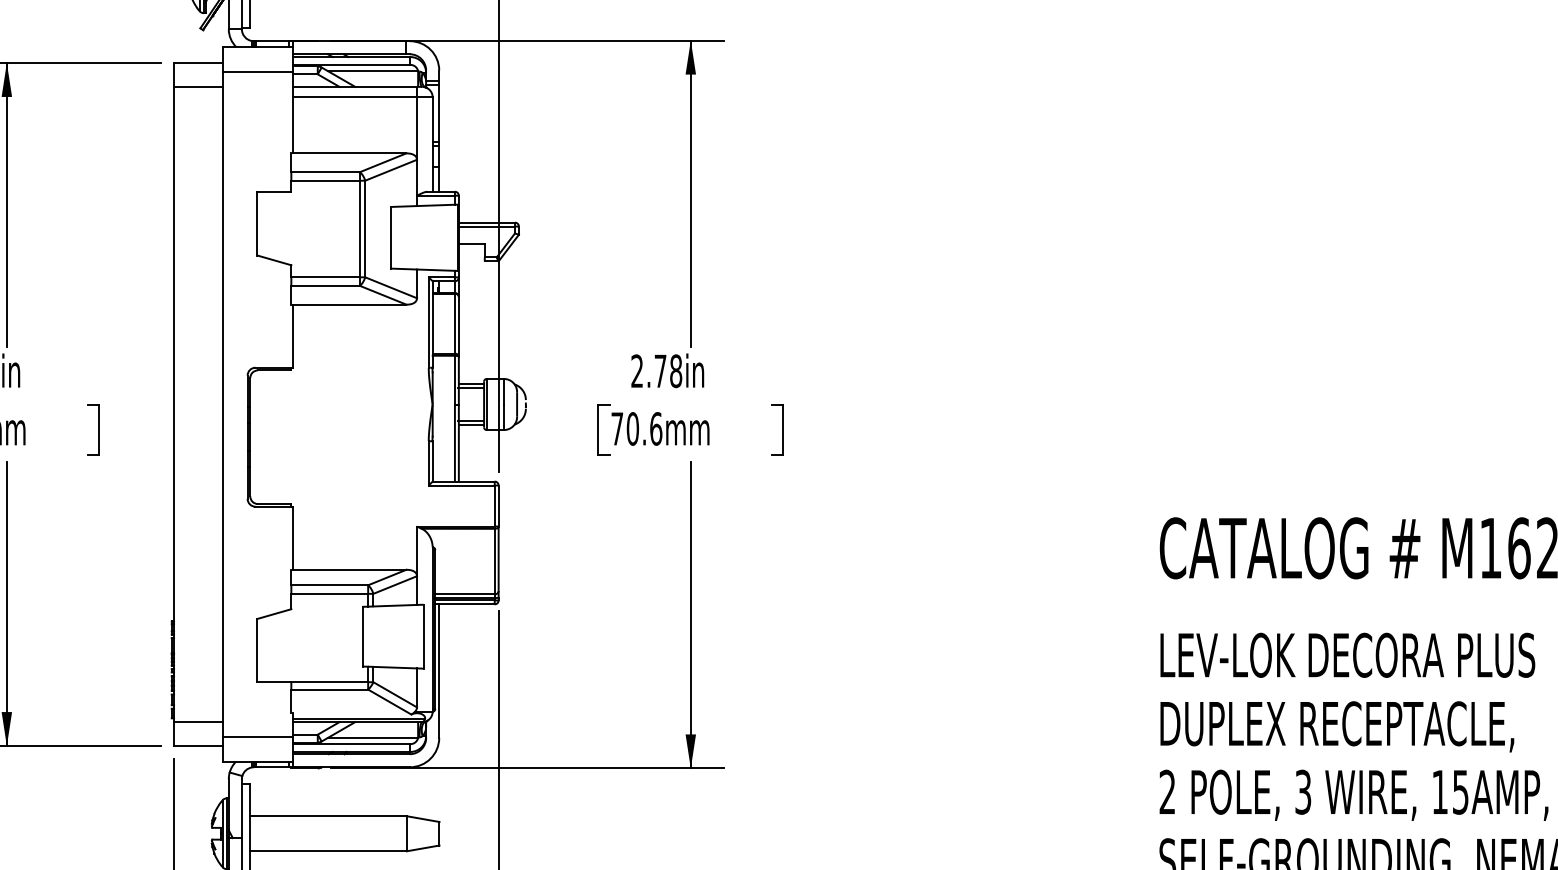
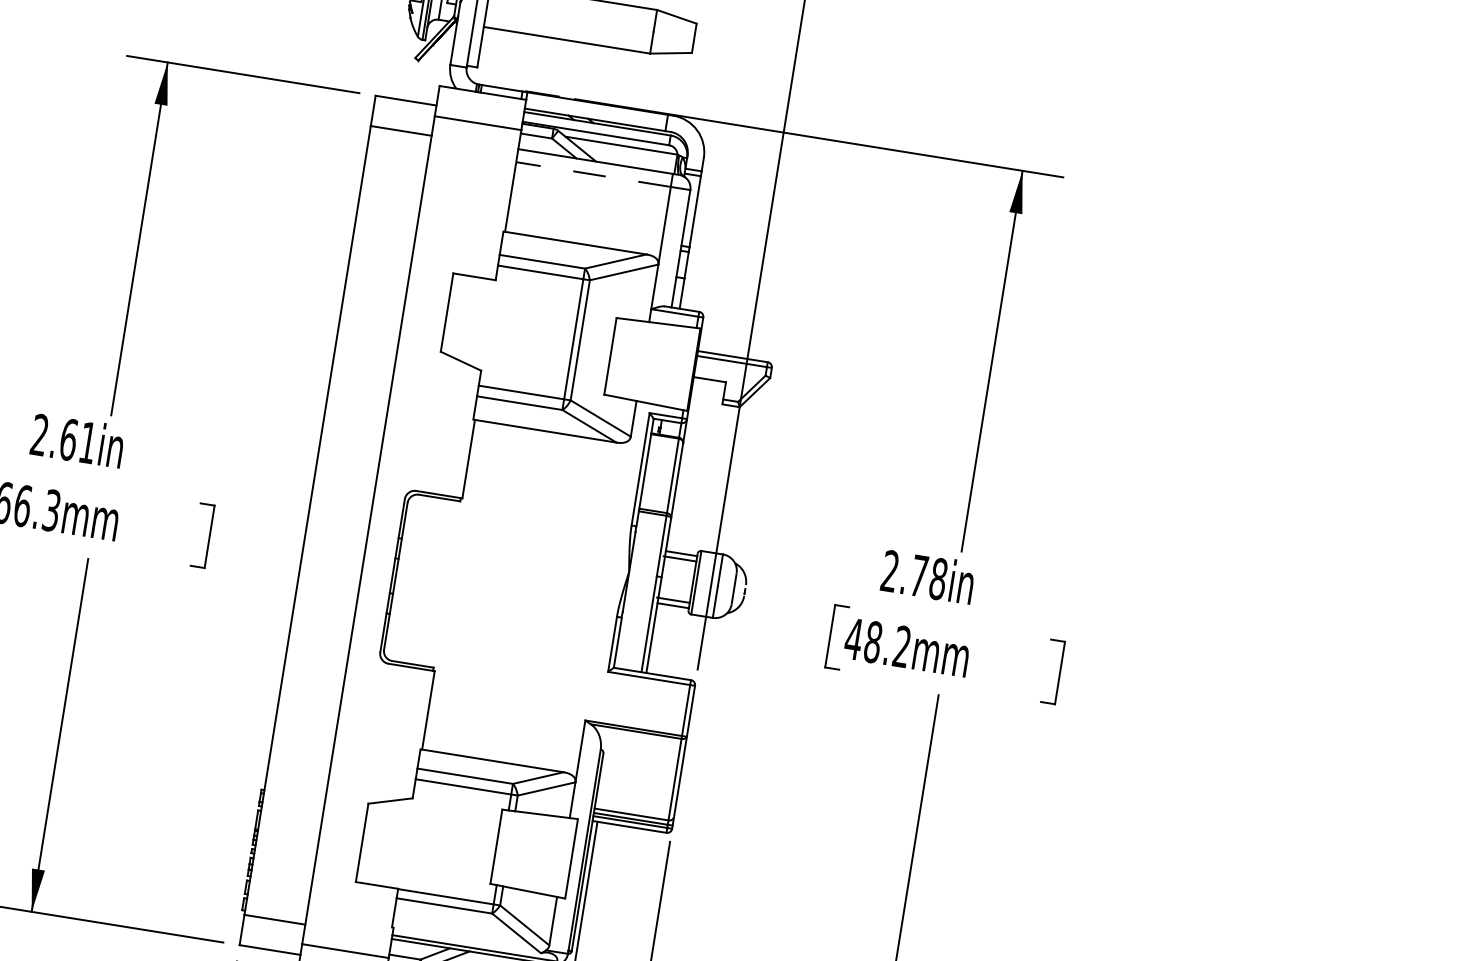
line: (354, 97) -> (593, 174), solid -> dashed
text: (636, 428) -> (877, 642), 70.6mm -> 48.2mm

